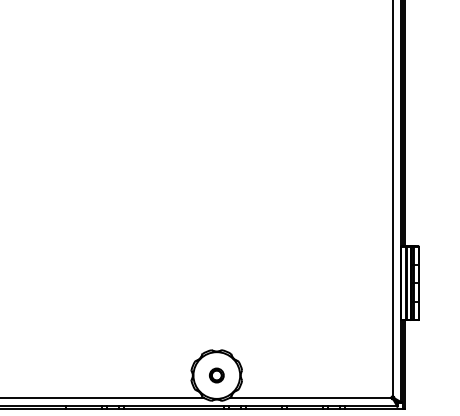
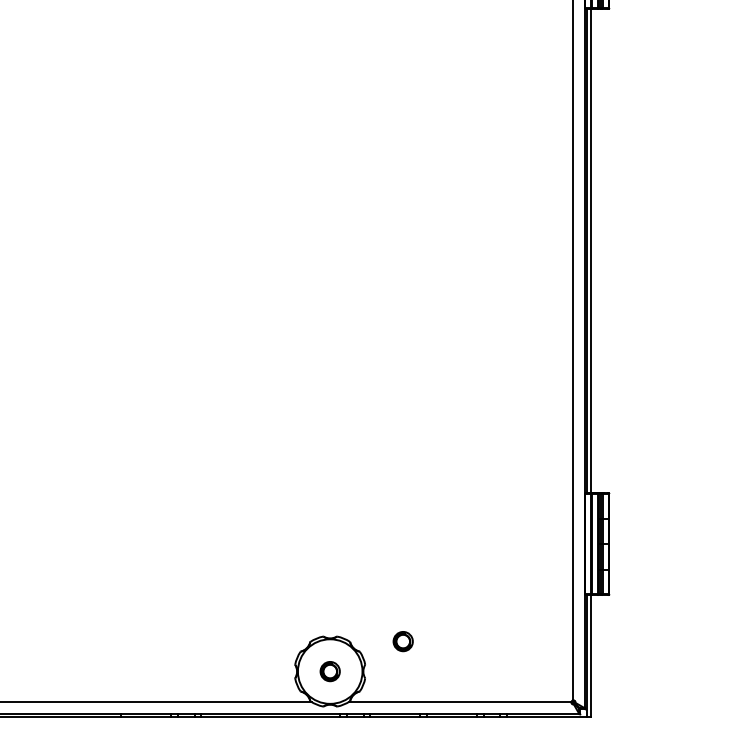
part: (269, 353) -> (402, 641), added

